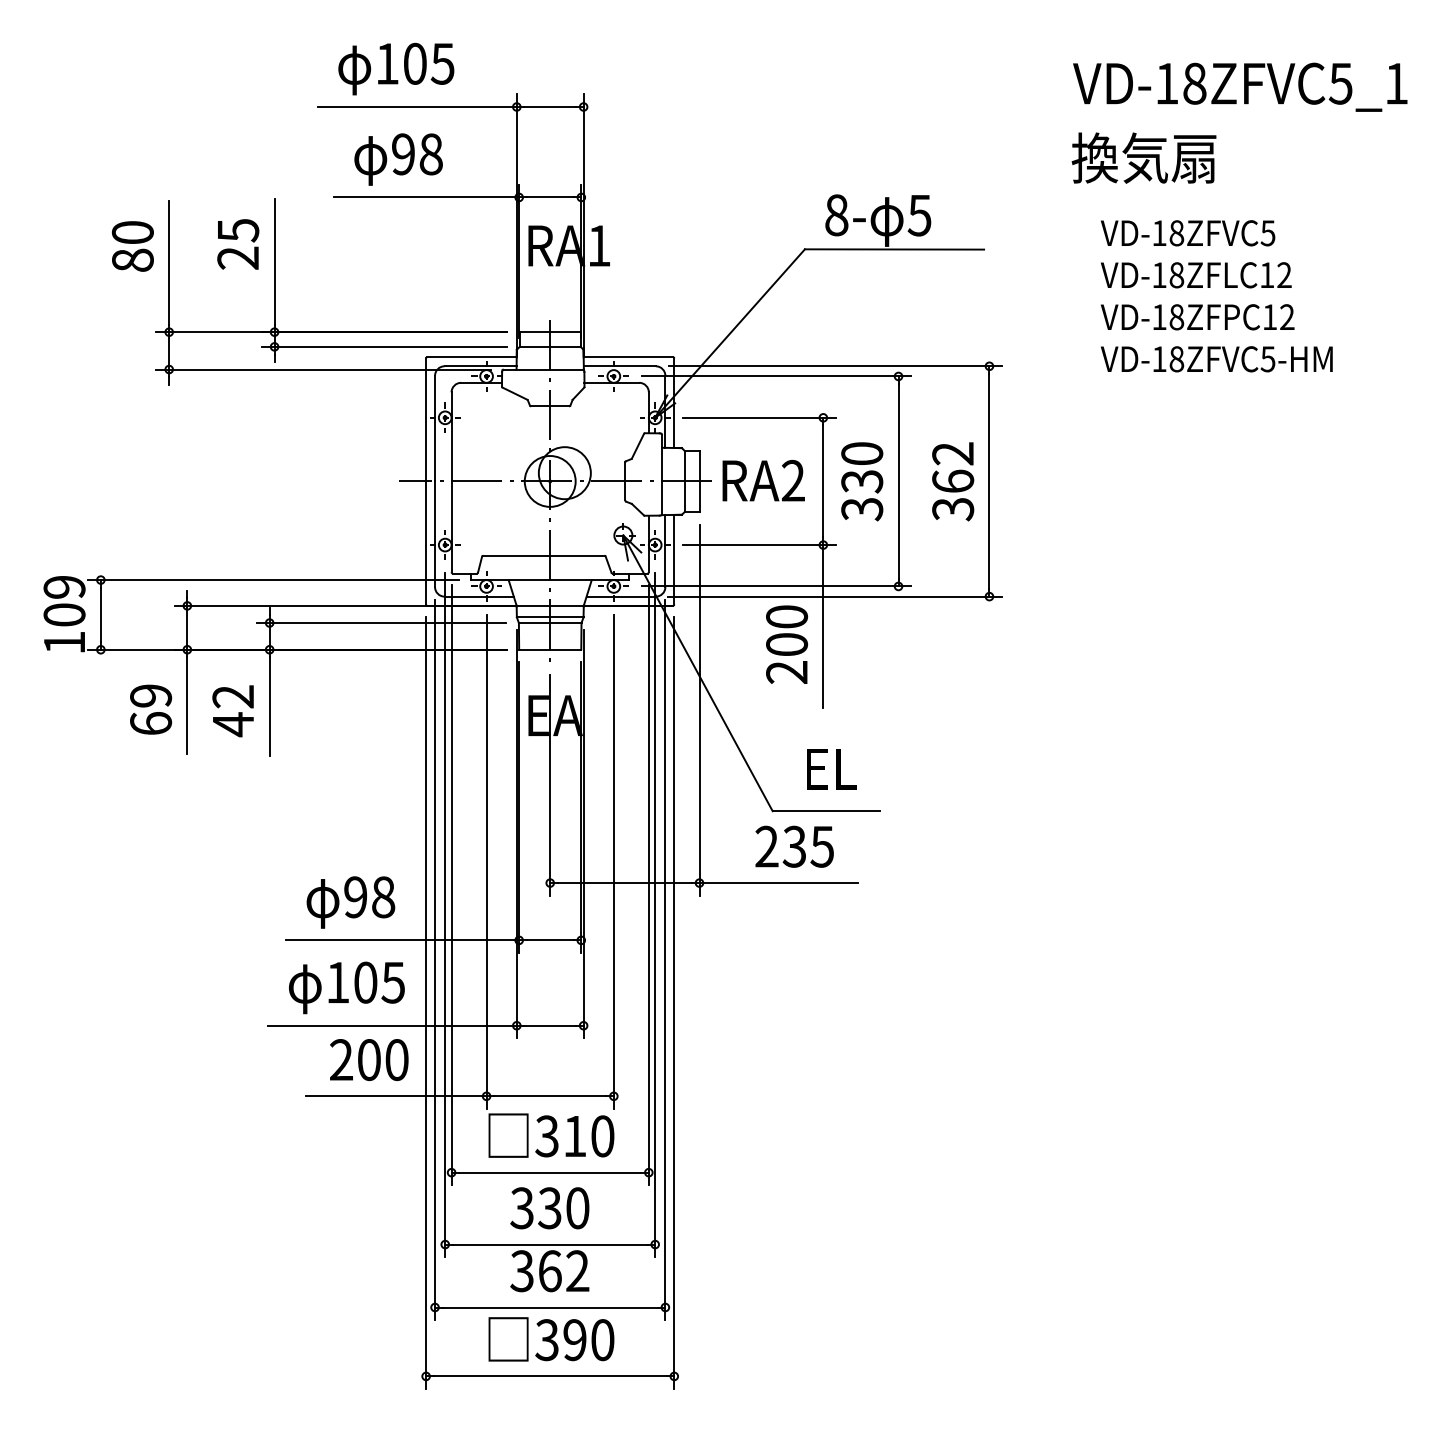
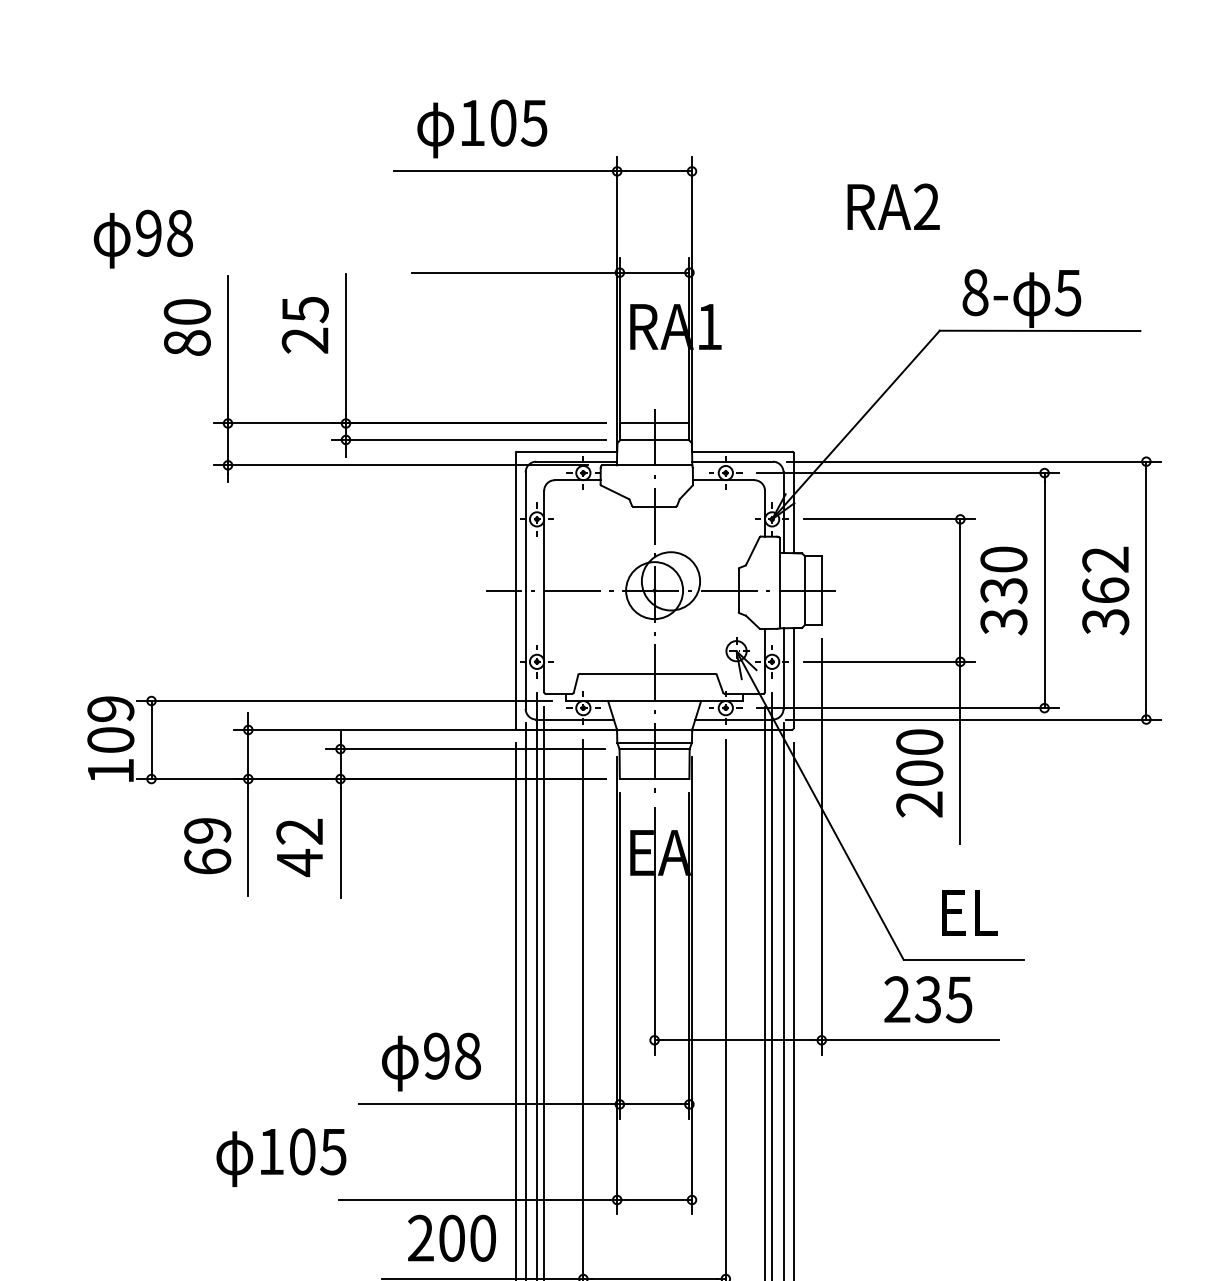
text: (398, 159) -> (143, 239), moved
text: (763, 480) -> (893, 206), moved
text: (346, 987) -> (280, 1157), moved

